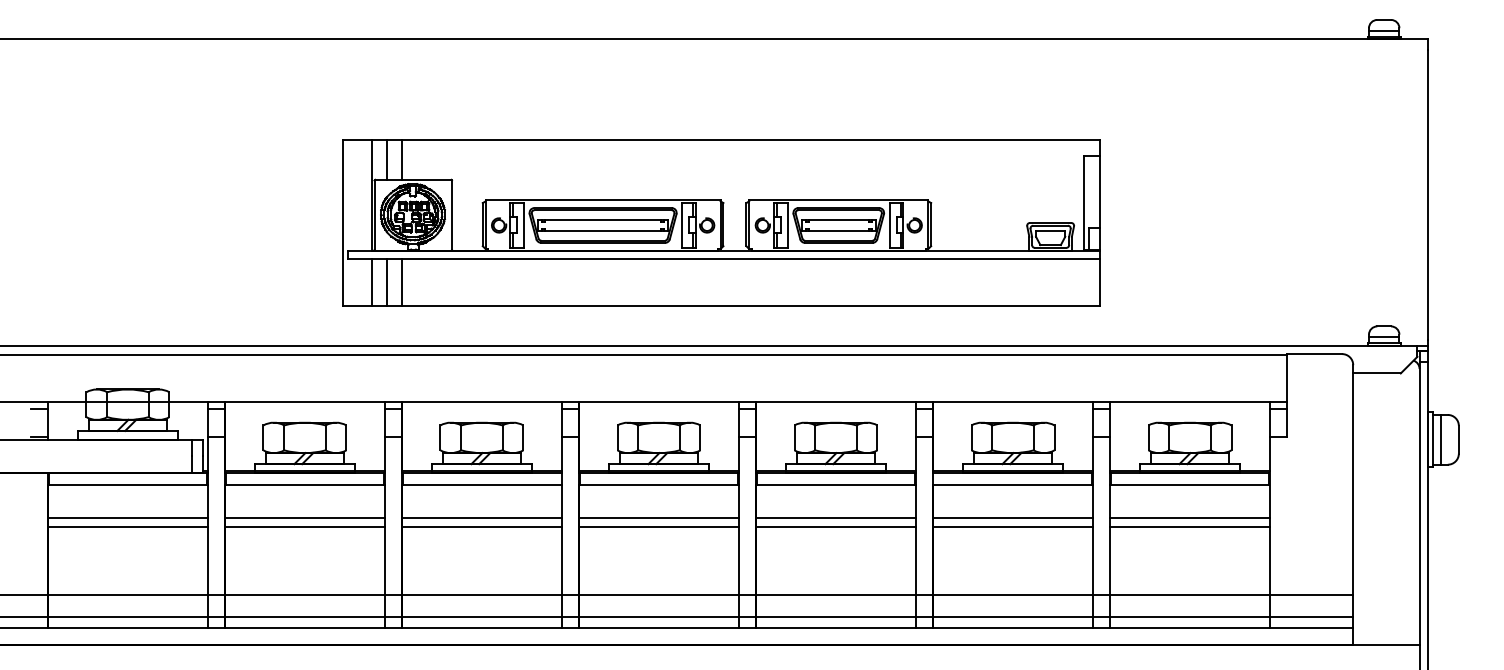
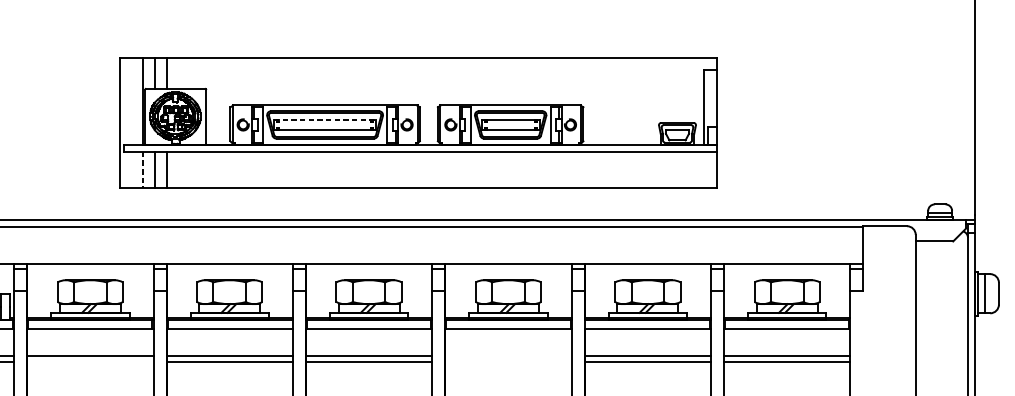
line: (603, 219) -> (325, 120), solid -> dashed
line: (371, 283) -> (142, 170), solid -> dashed
line: (835, 518) -> (508, 355), removed
line: (304, 526) -> (89, 361), removed
line: (835, 526) -> (508, 361), removed

